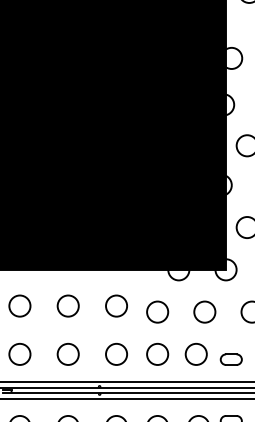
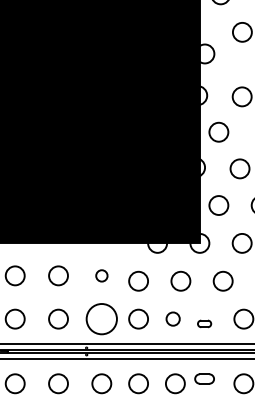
circle: (116, 305) -> (101, 275), size x0.6
circle: (116, 353) -> (101, 318), size x1.6
circle: (195, 353) -> (172, 318), size x0.7
part: (231, 359) -> (204, 323), size x0.7

